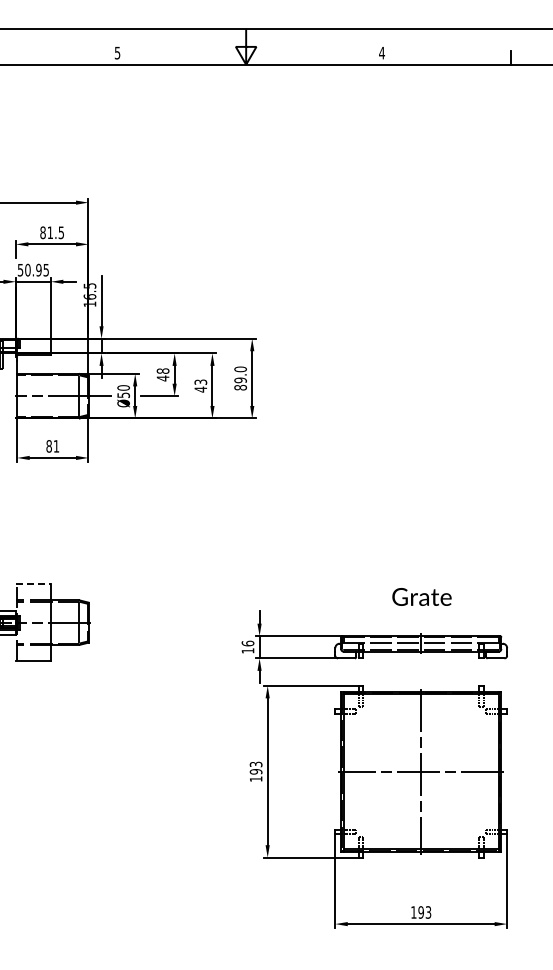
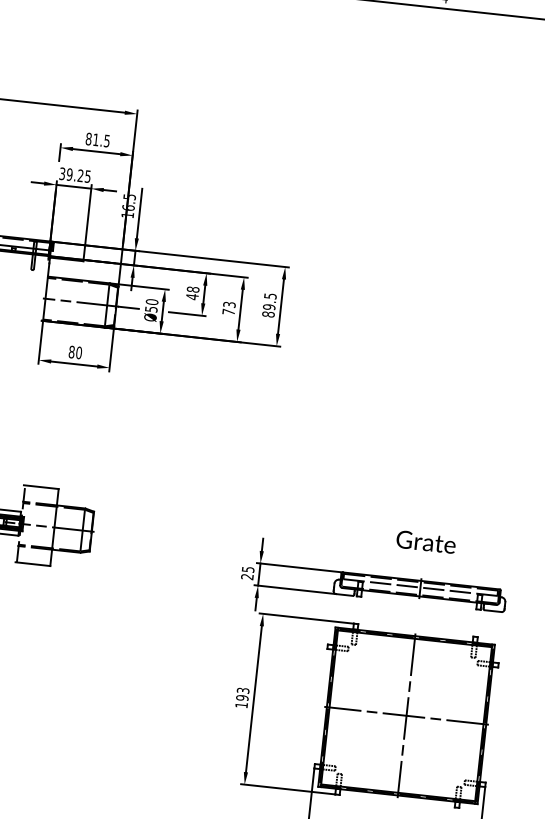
text: (29, 269) -> (71, 174), 50.95 -> 39.25
text: (240, 369) -> (270, 296), 89.0 -> 89.5
text: (200, 389) -> (228, 311), 43 -> 73
text: (56, 446) -> (79, 353), 81 -> 80
line: (33, 583) -> (41, 486), dashed -> solid
text: (247, 646) -> (247, 572), 16 -> 25

